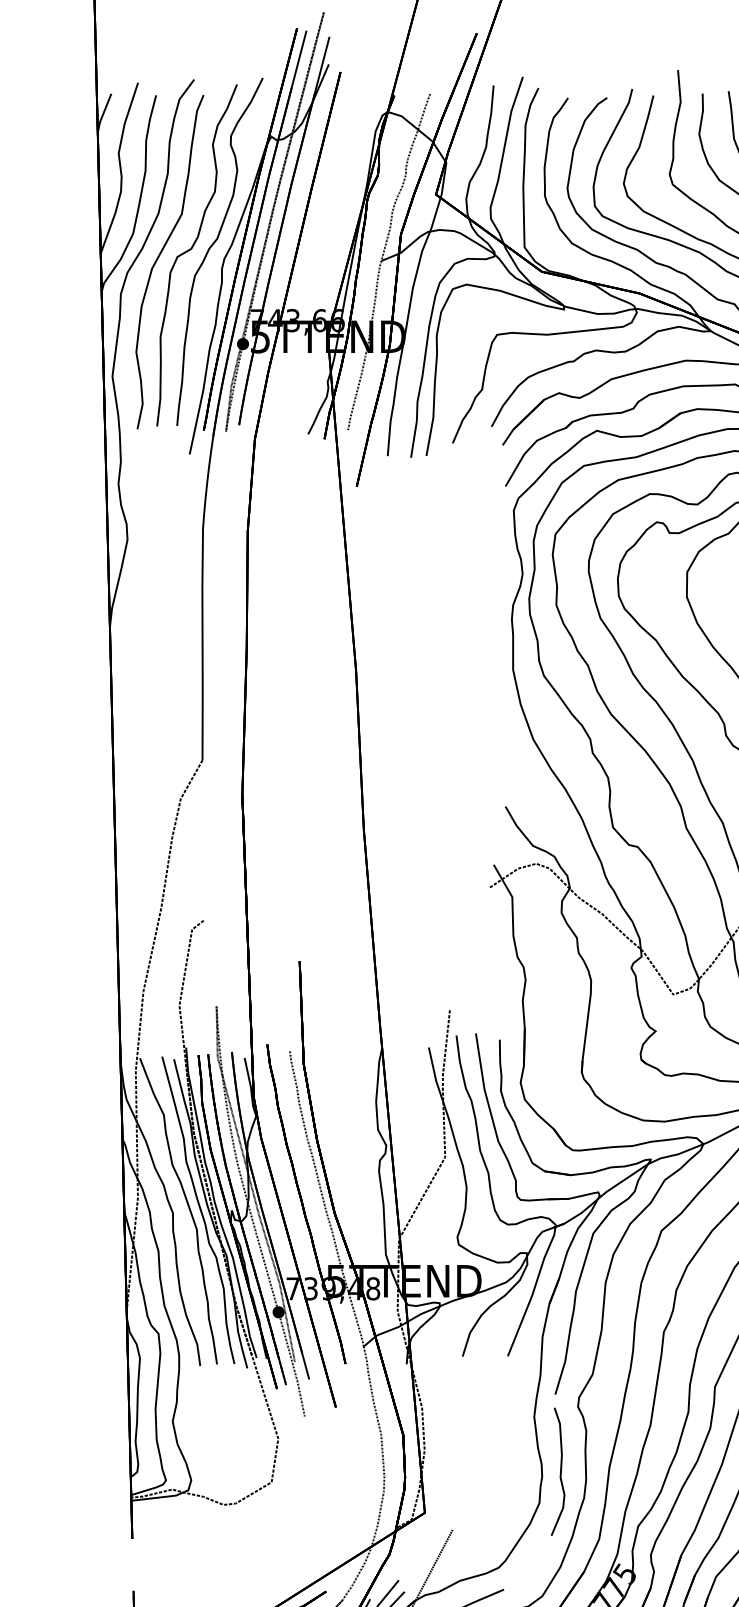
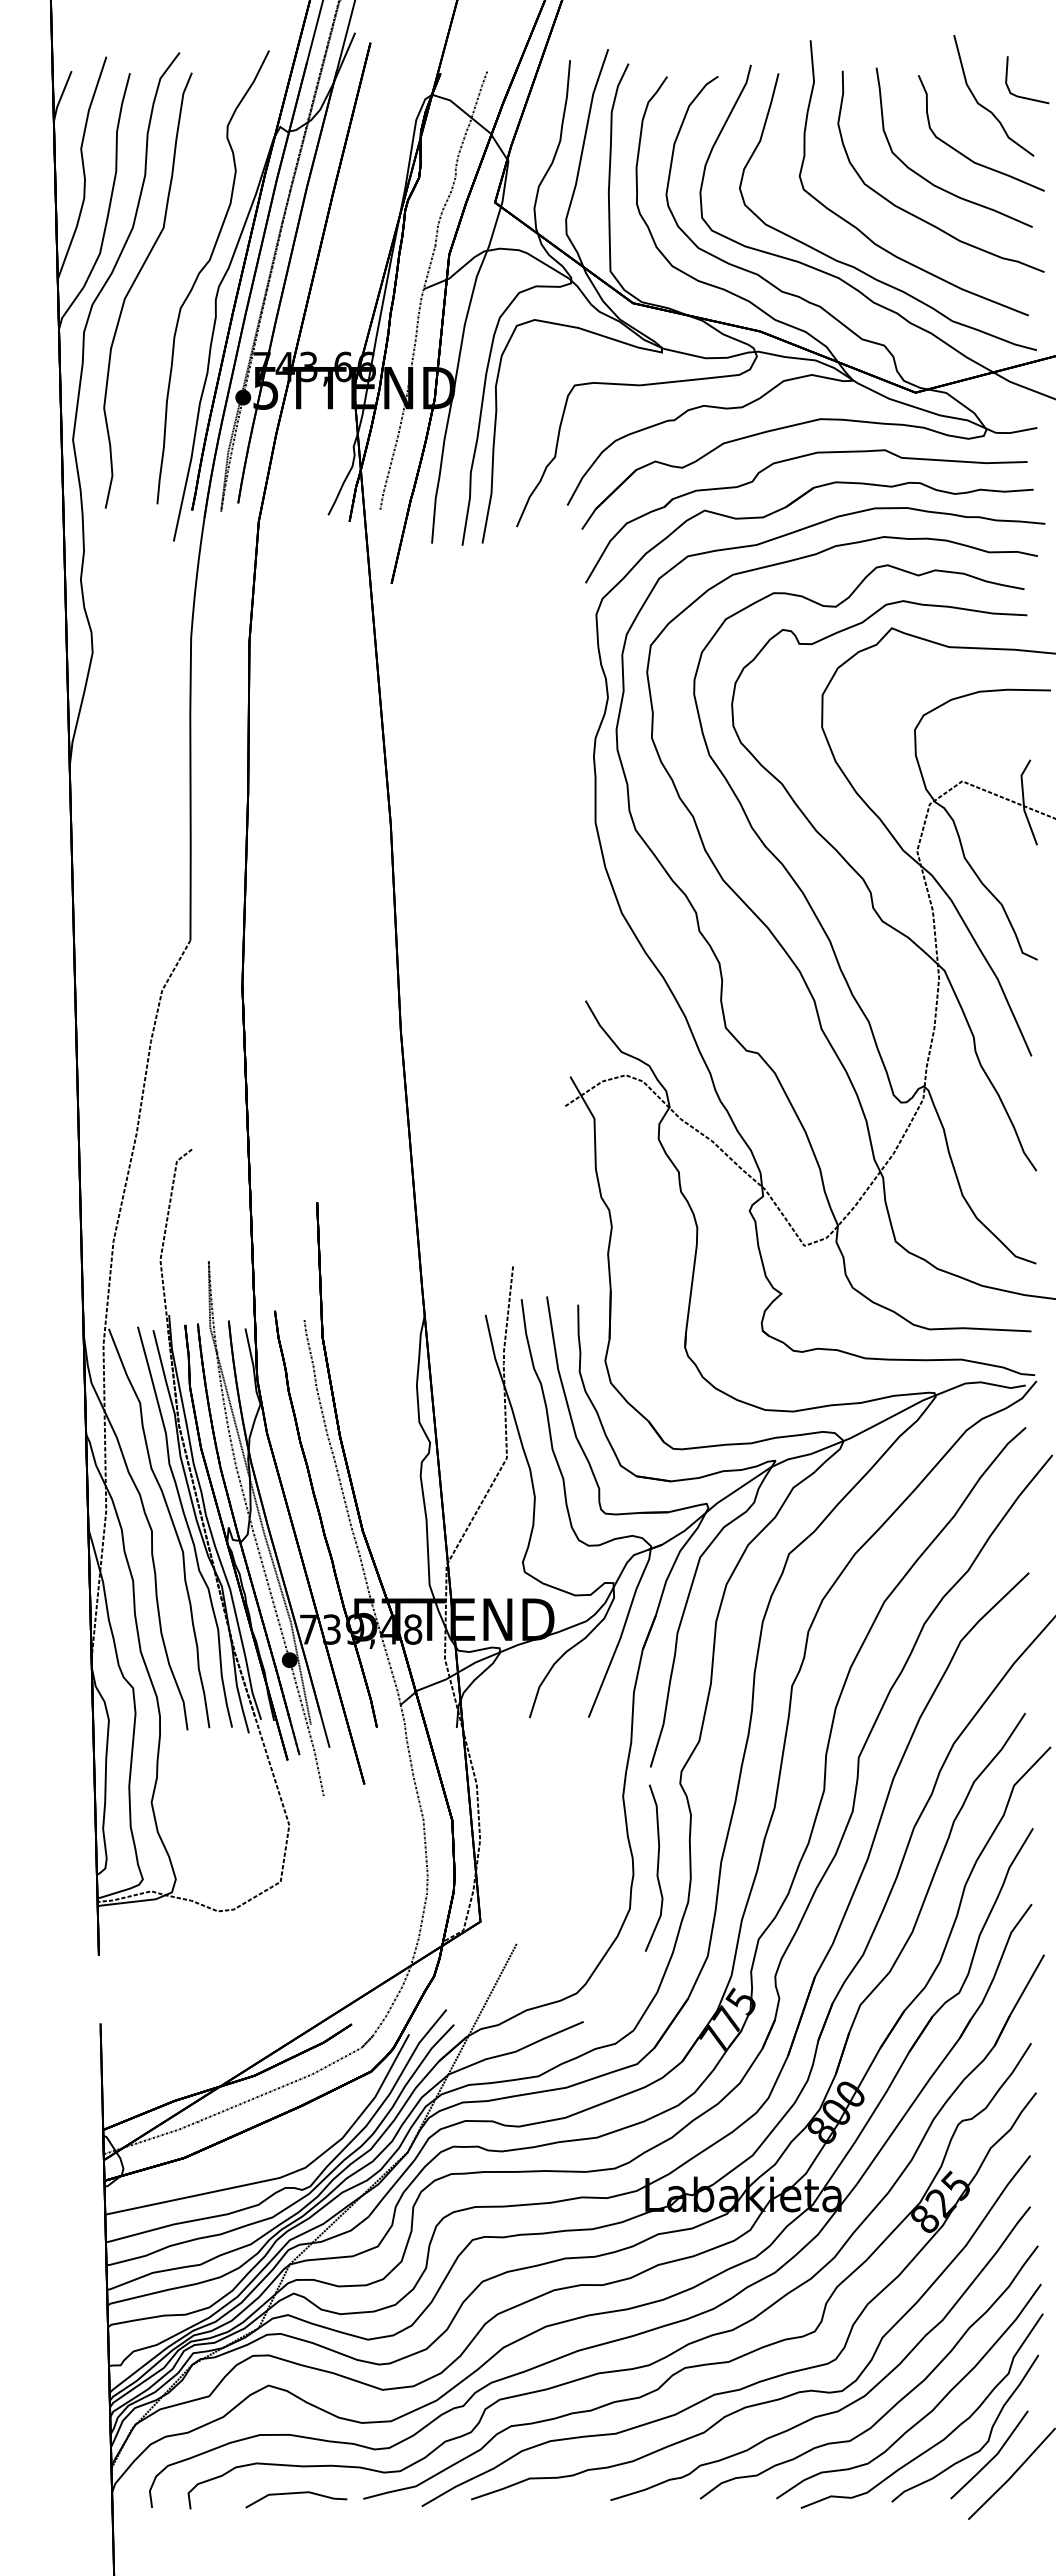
curve: (191, 249) -> (176, 274), removed

